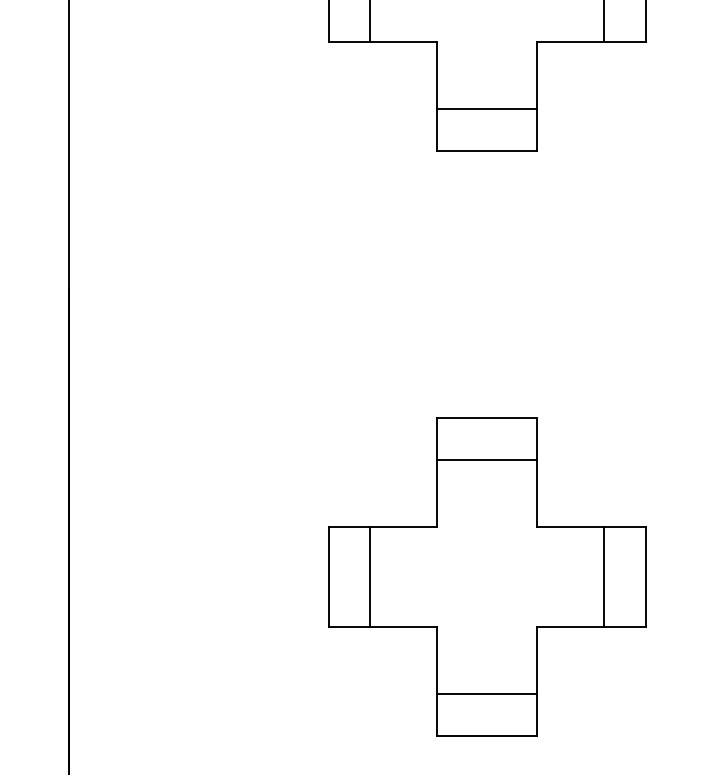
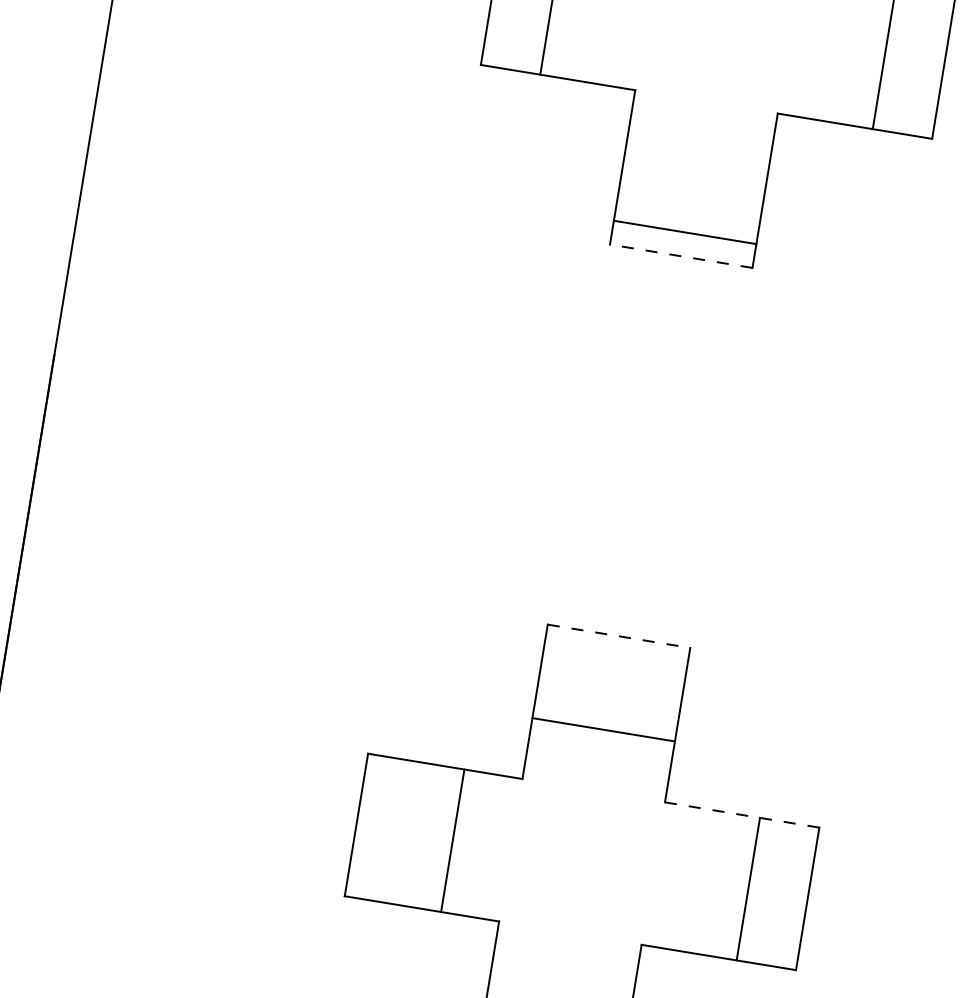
line: (487, 109) -> (685, 233), moved
line: (486, 150) -> (680, 255), solid -> dashed
line: (487, 418) -> (619, 636), solid -> dashed
line: (487, 460) -> (603, 730), moved
line: (592, 526) -> (743, 814), solid -> dashed
line: (370, 576) -> (453, 840), moved

